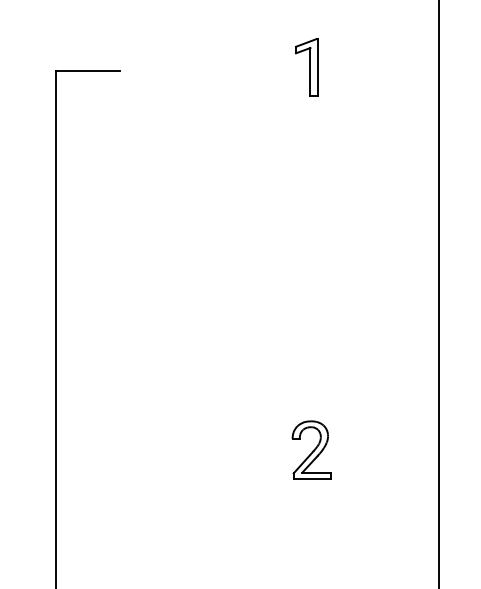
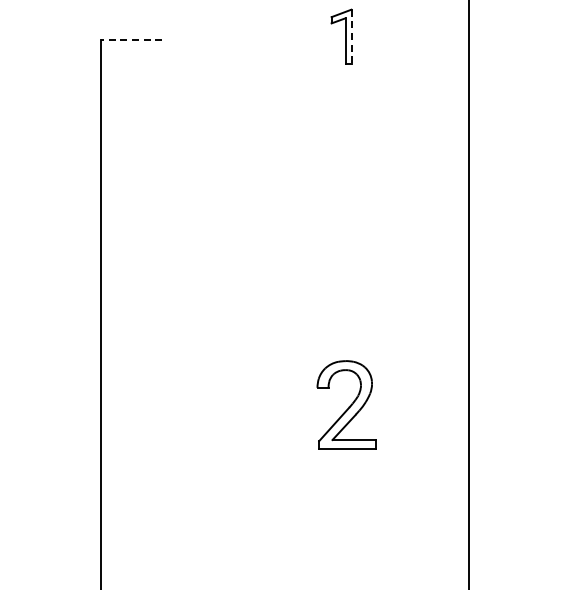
line: (317, 67) -> (352, 37), solid -> dashed
line: (87, 71) -> (131, 40), solid -> dashed
part: (311, 449) -> (346, 404), size x1.6

